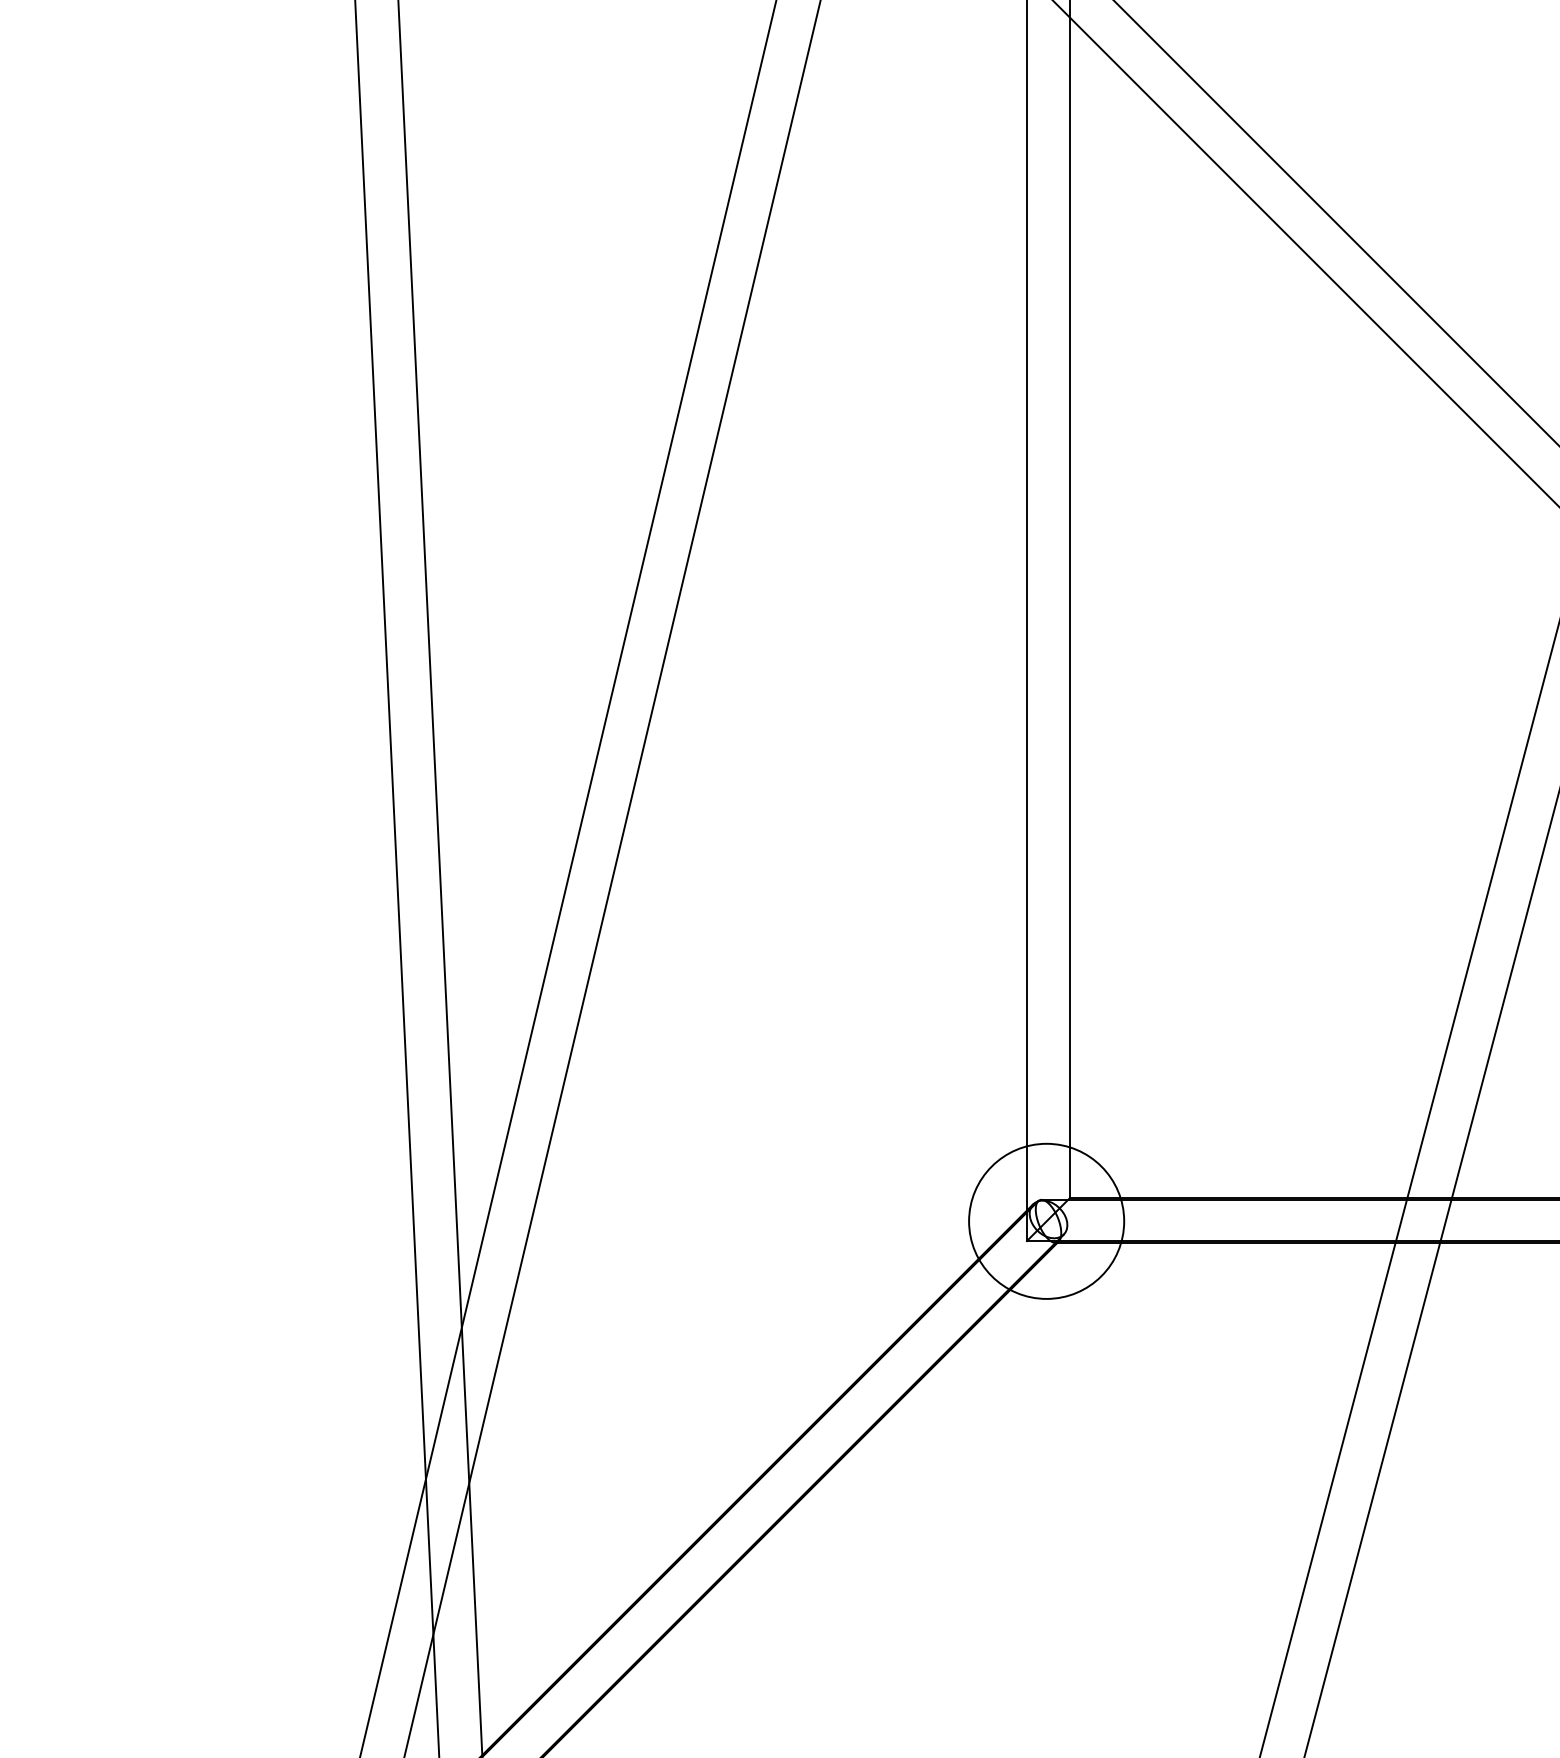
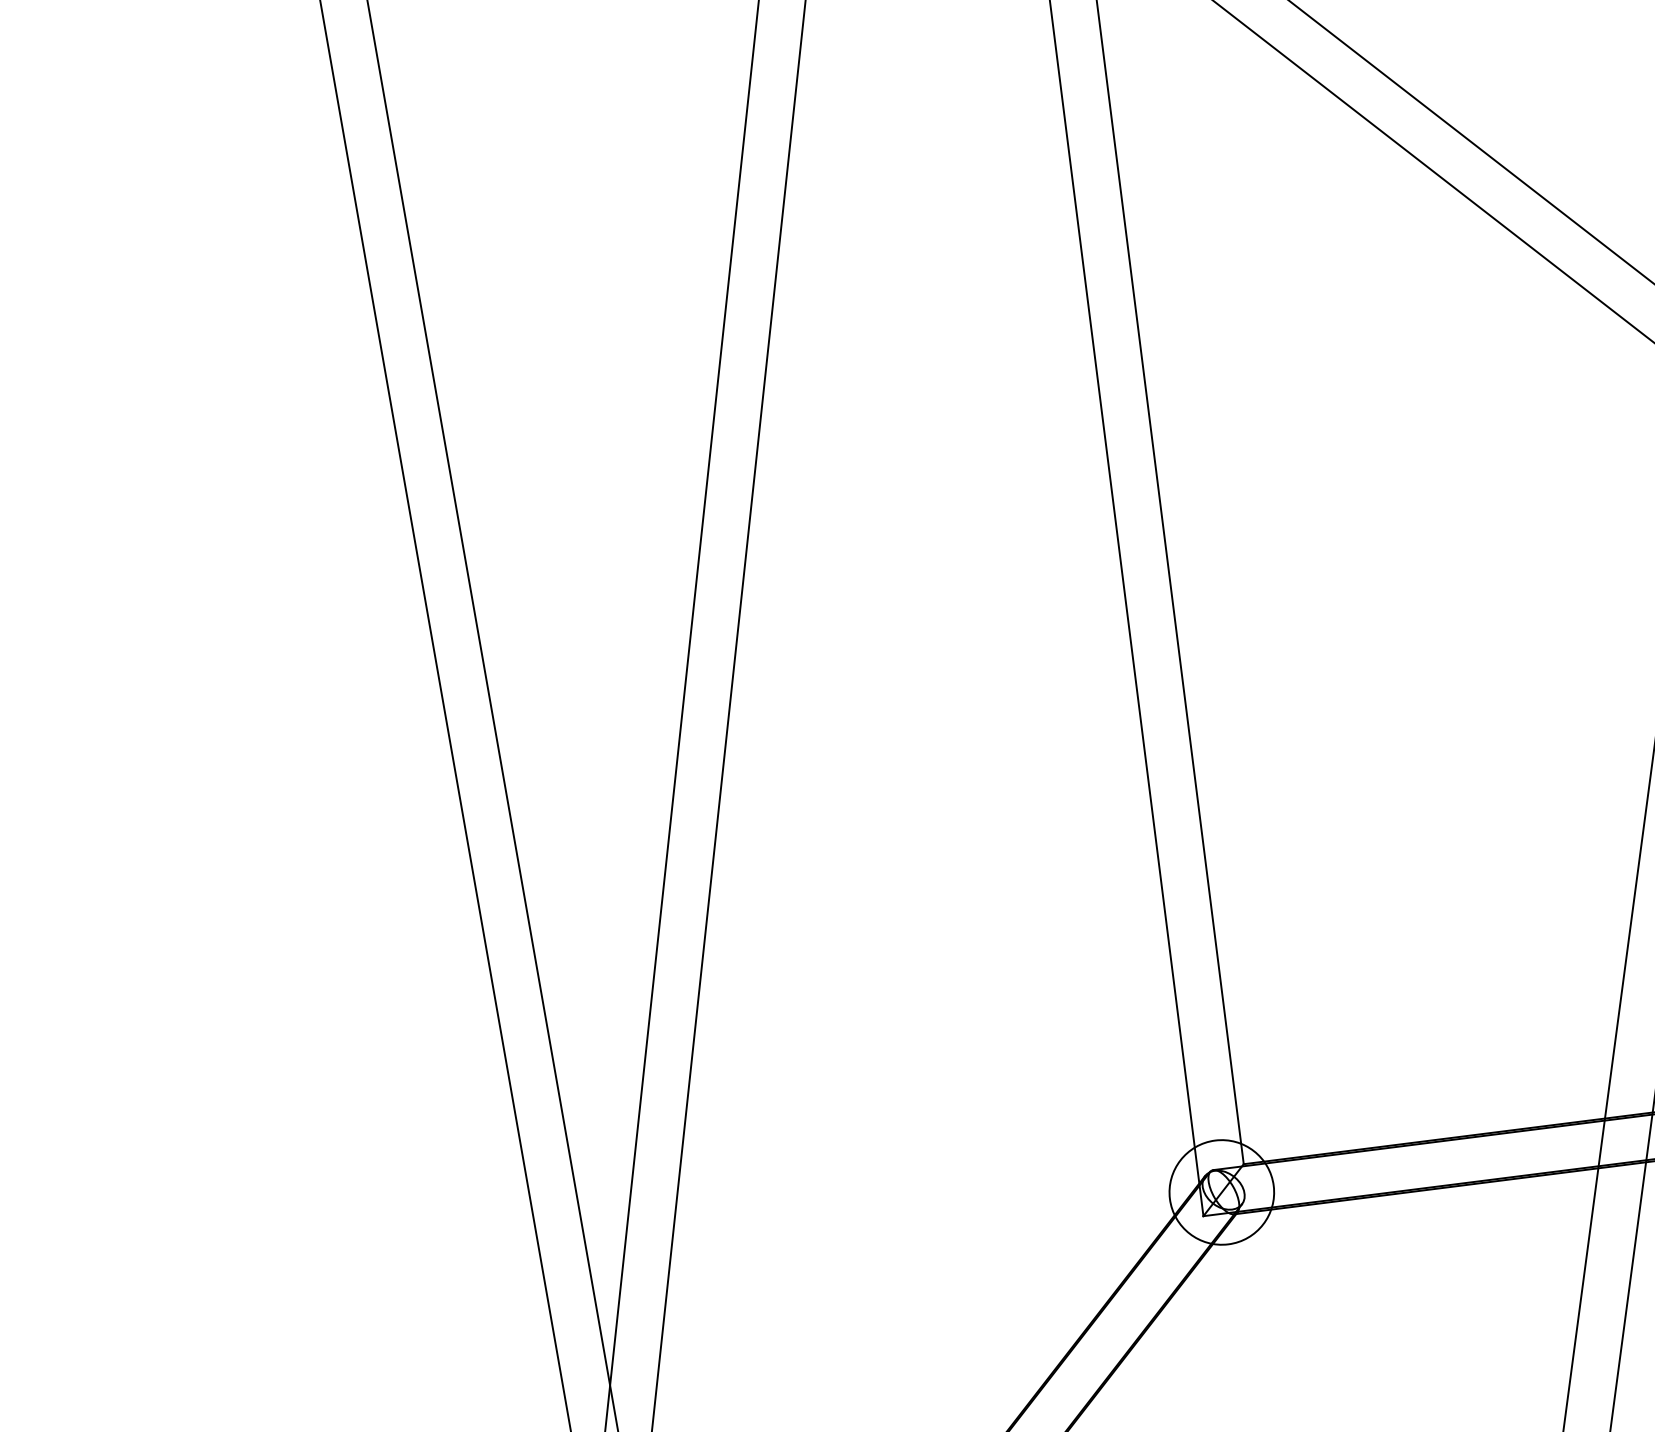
circle: (1046, 1220) -> (1221, 1191), size x0.62

